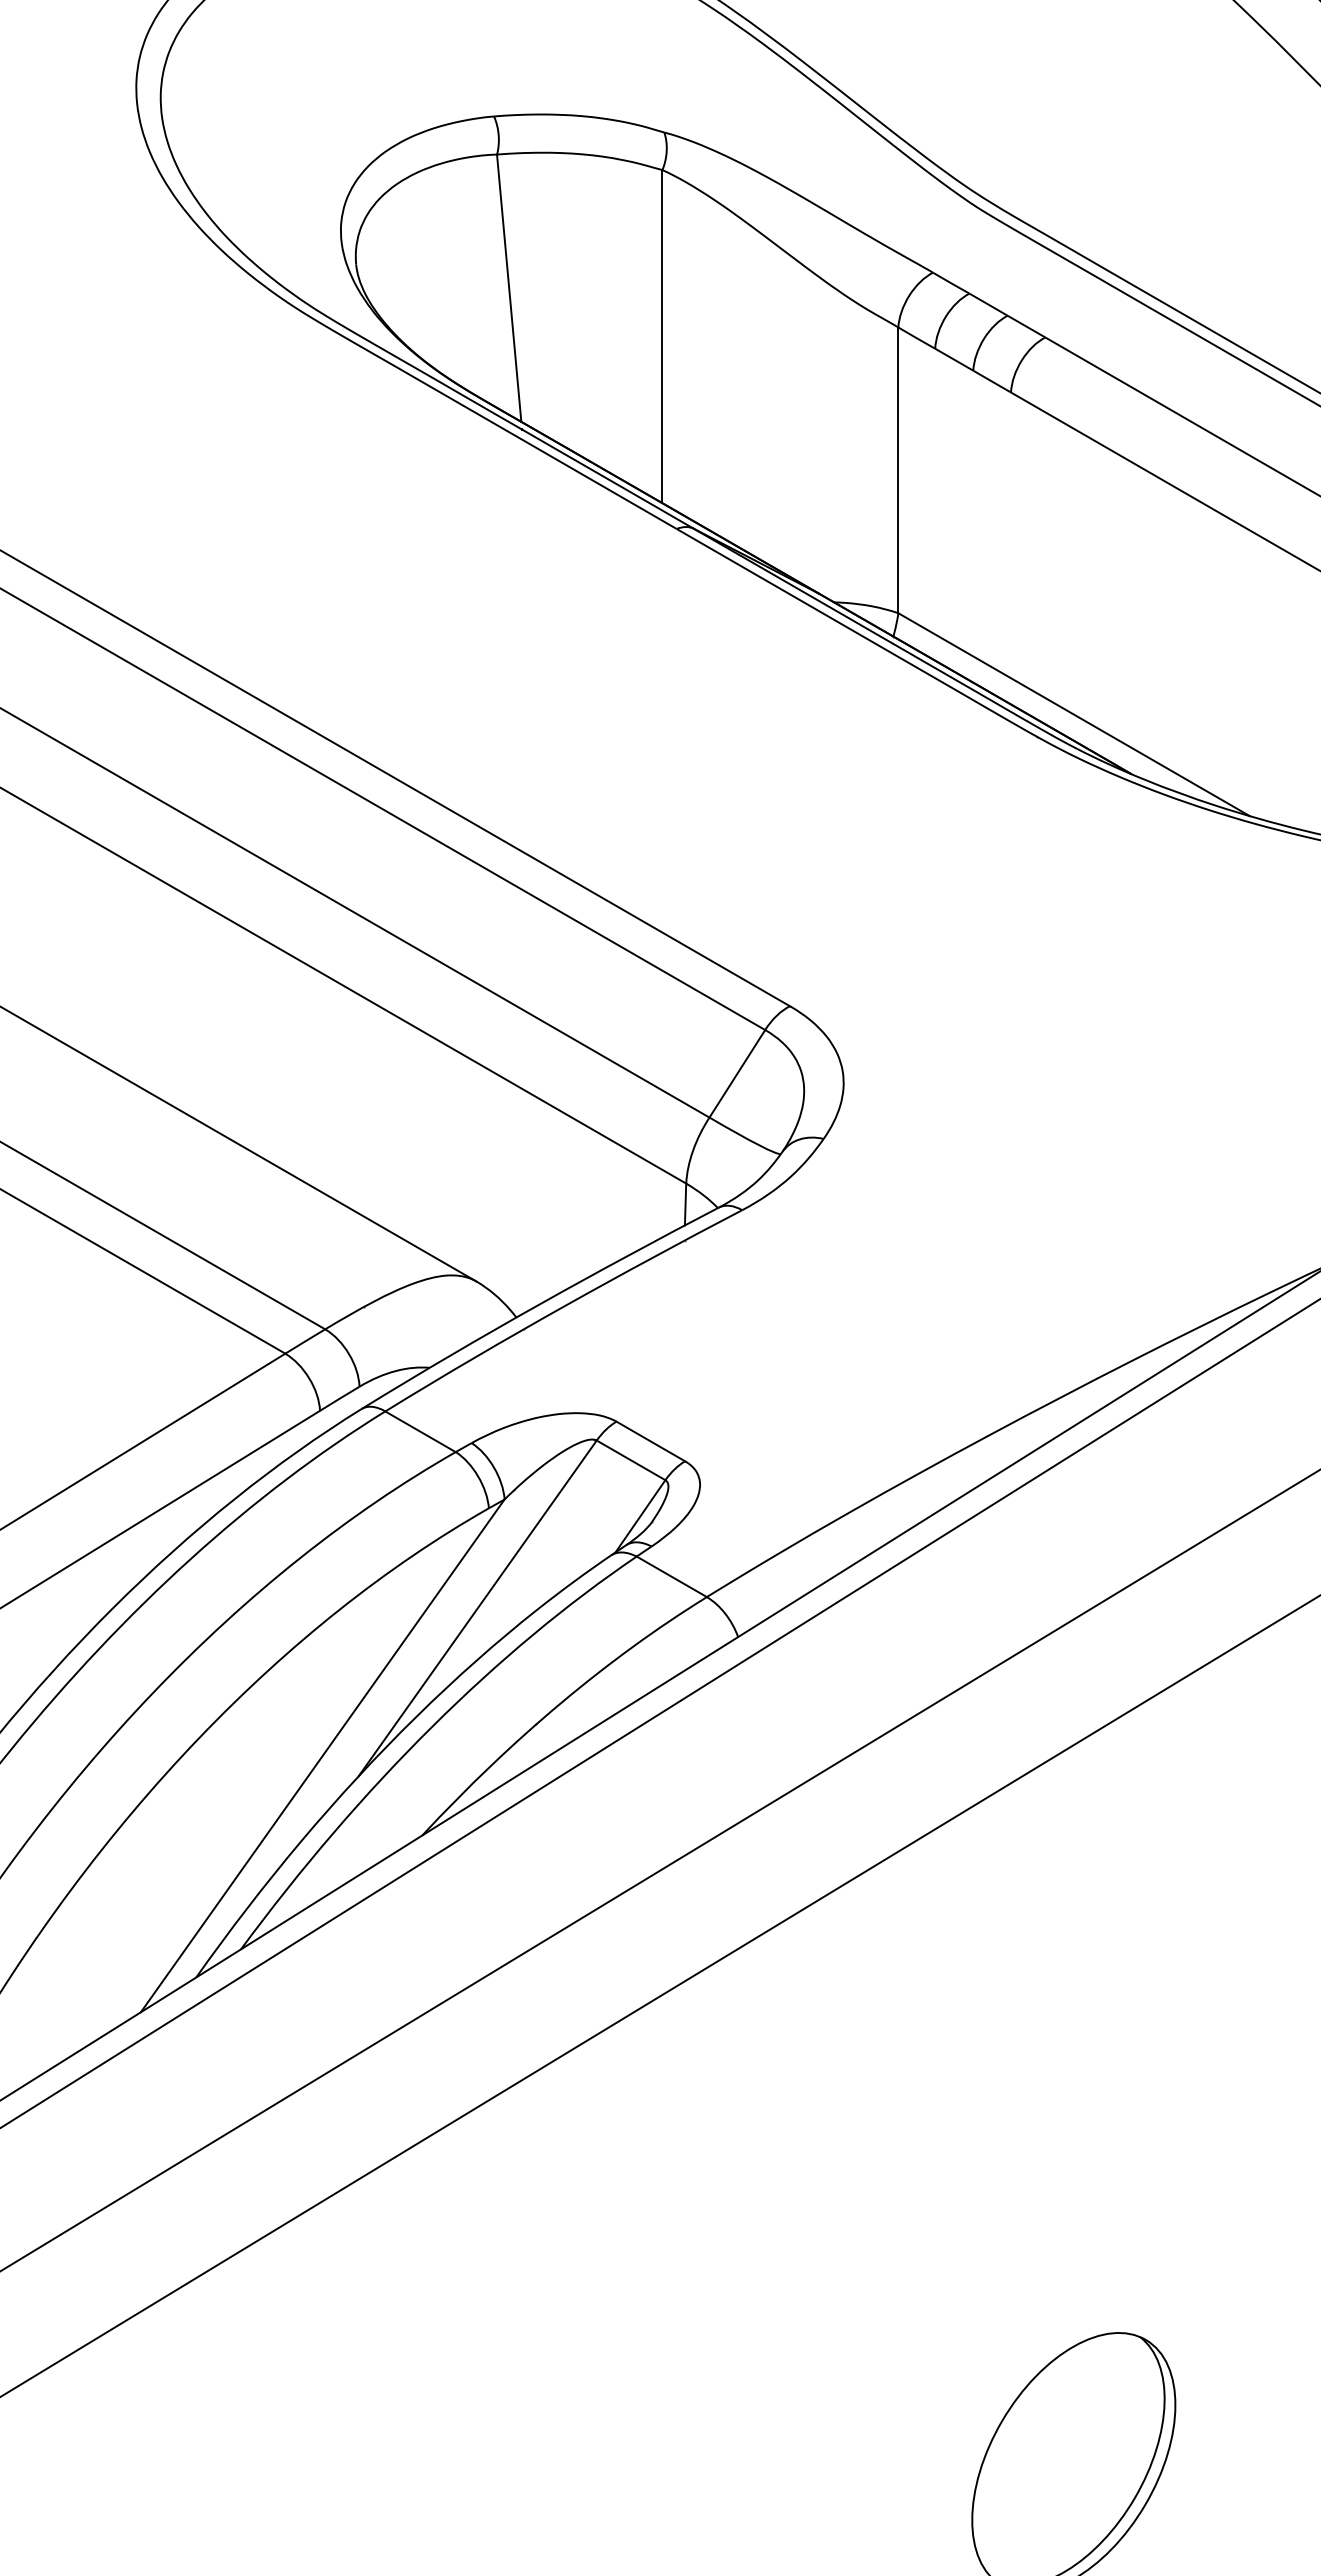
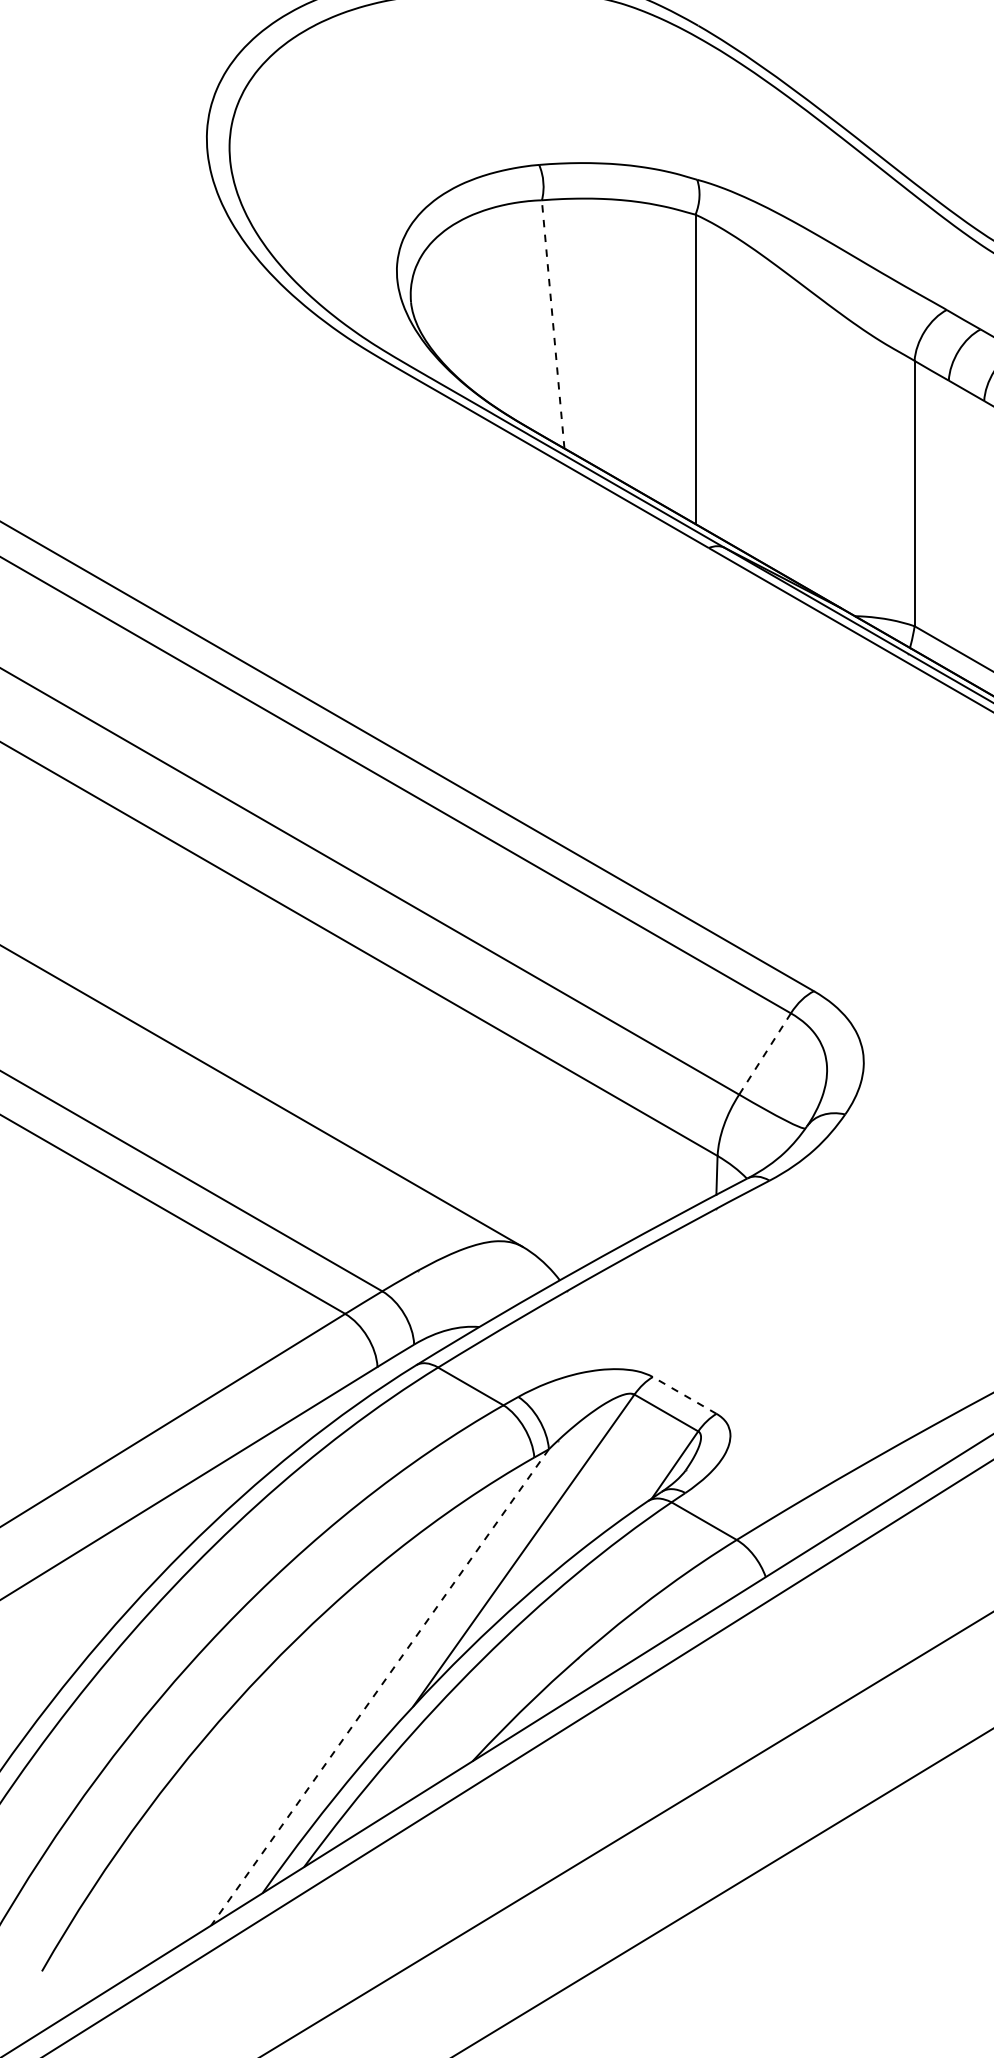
line: (509, 287) -> (553, 323), solid -> dashed
line: (737, 1073) -> (765, 1053), solid -> dashed
line: (650, 1441) -> (684, 1395), solid -> dashed
line: (322, 1756) -> (379, 1688), solid -> dashed

